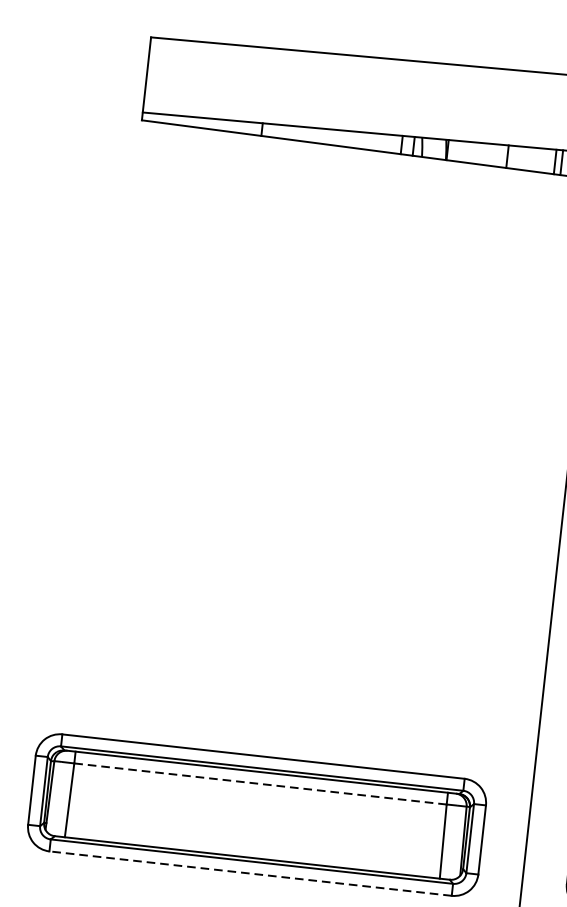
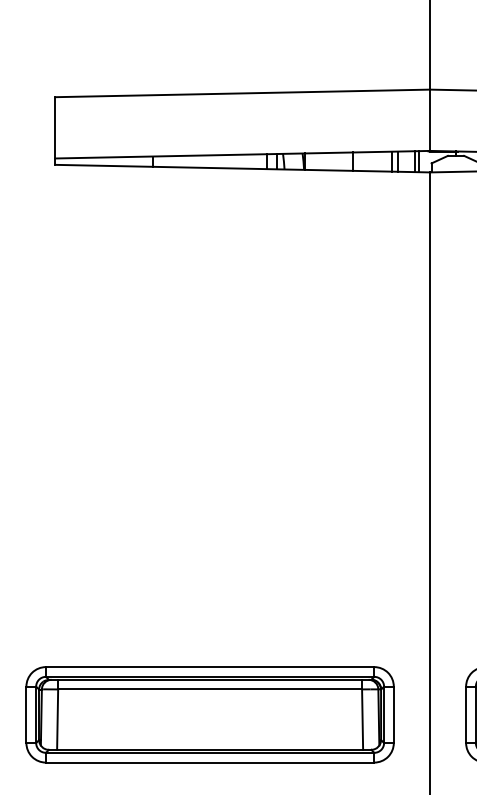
line: (260, 784) -> (210, 689), dashed -> solid
line: (249, 873) -> (209, 762), dashed -> solid

